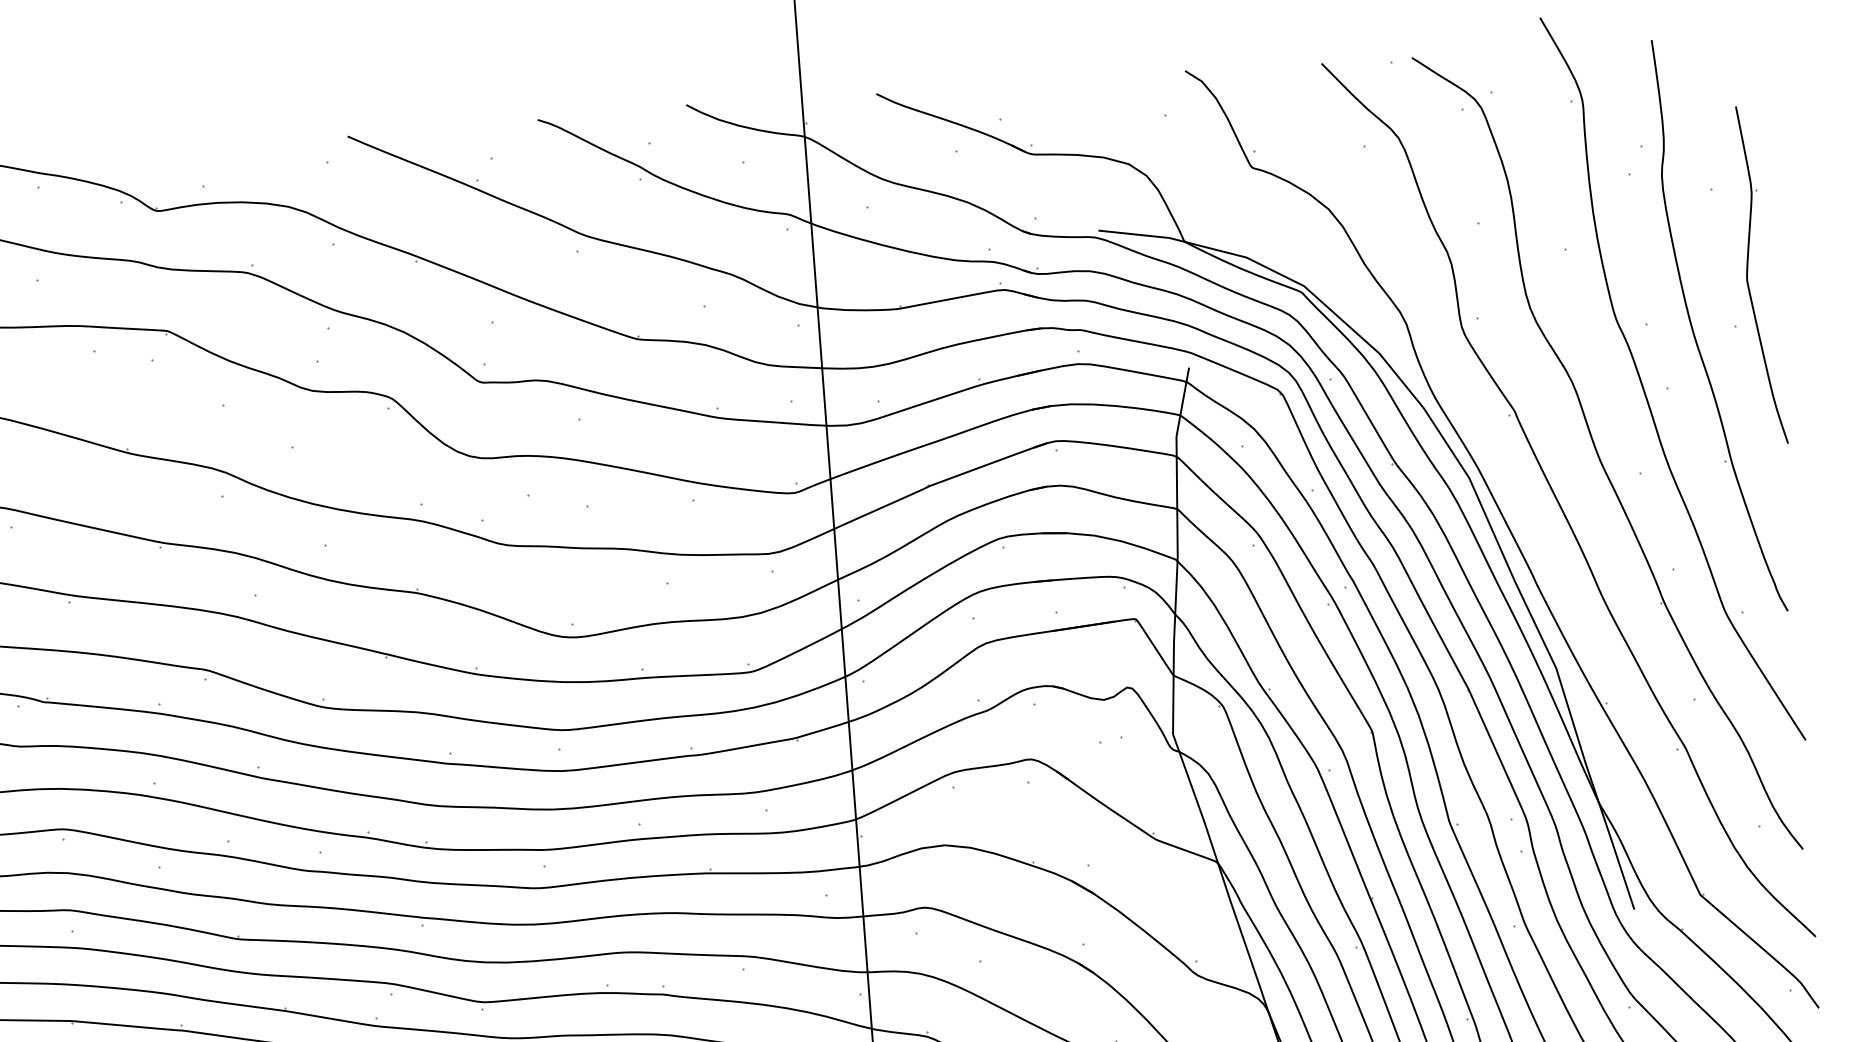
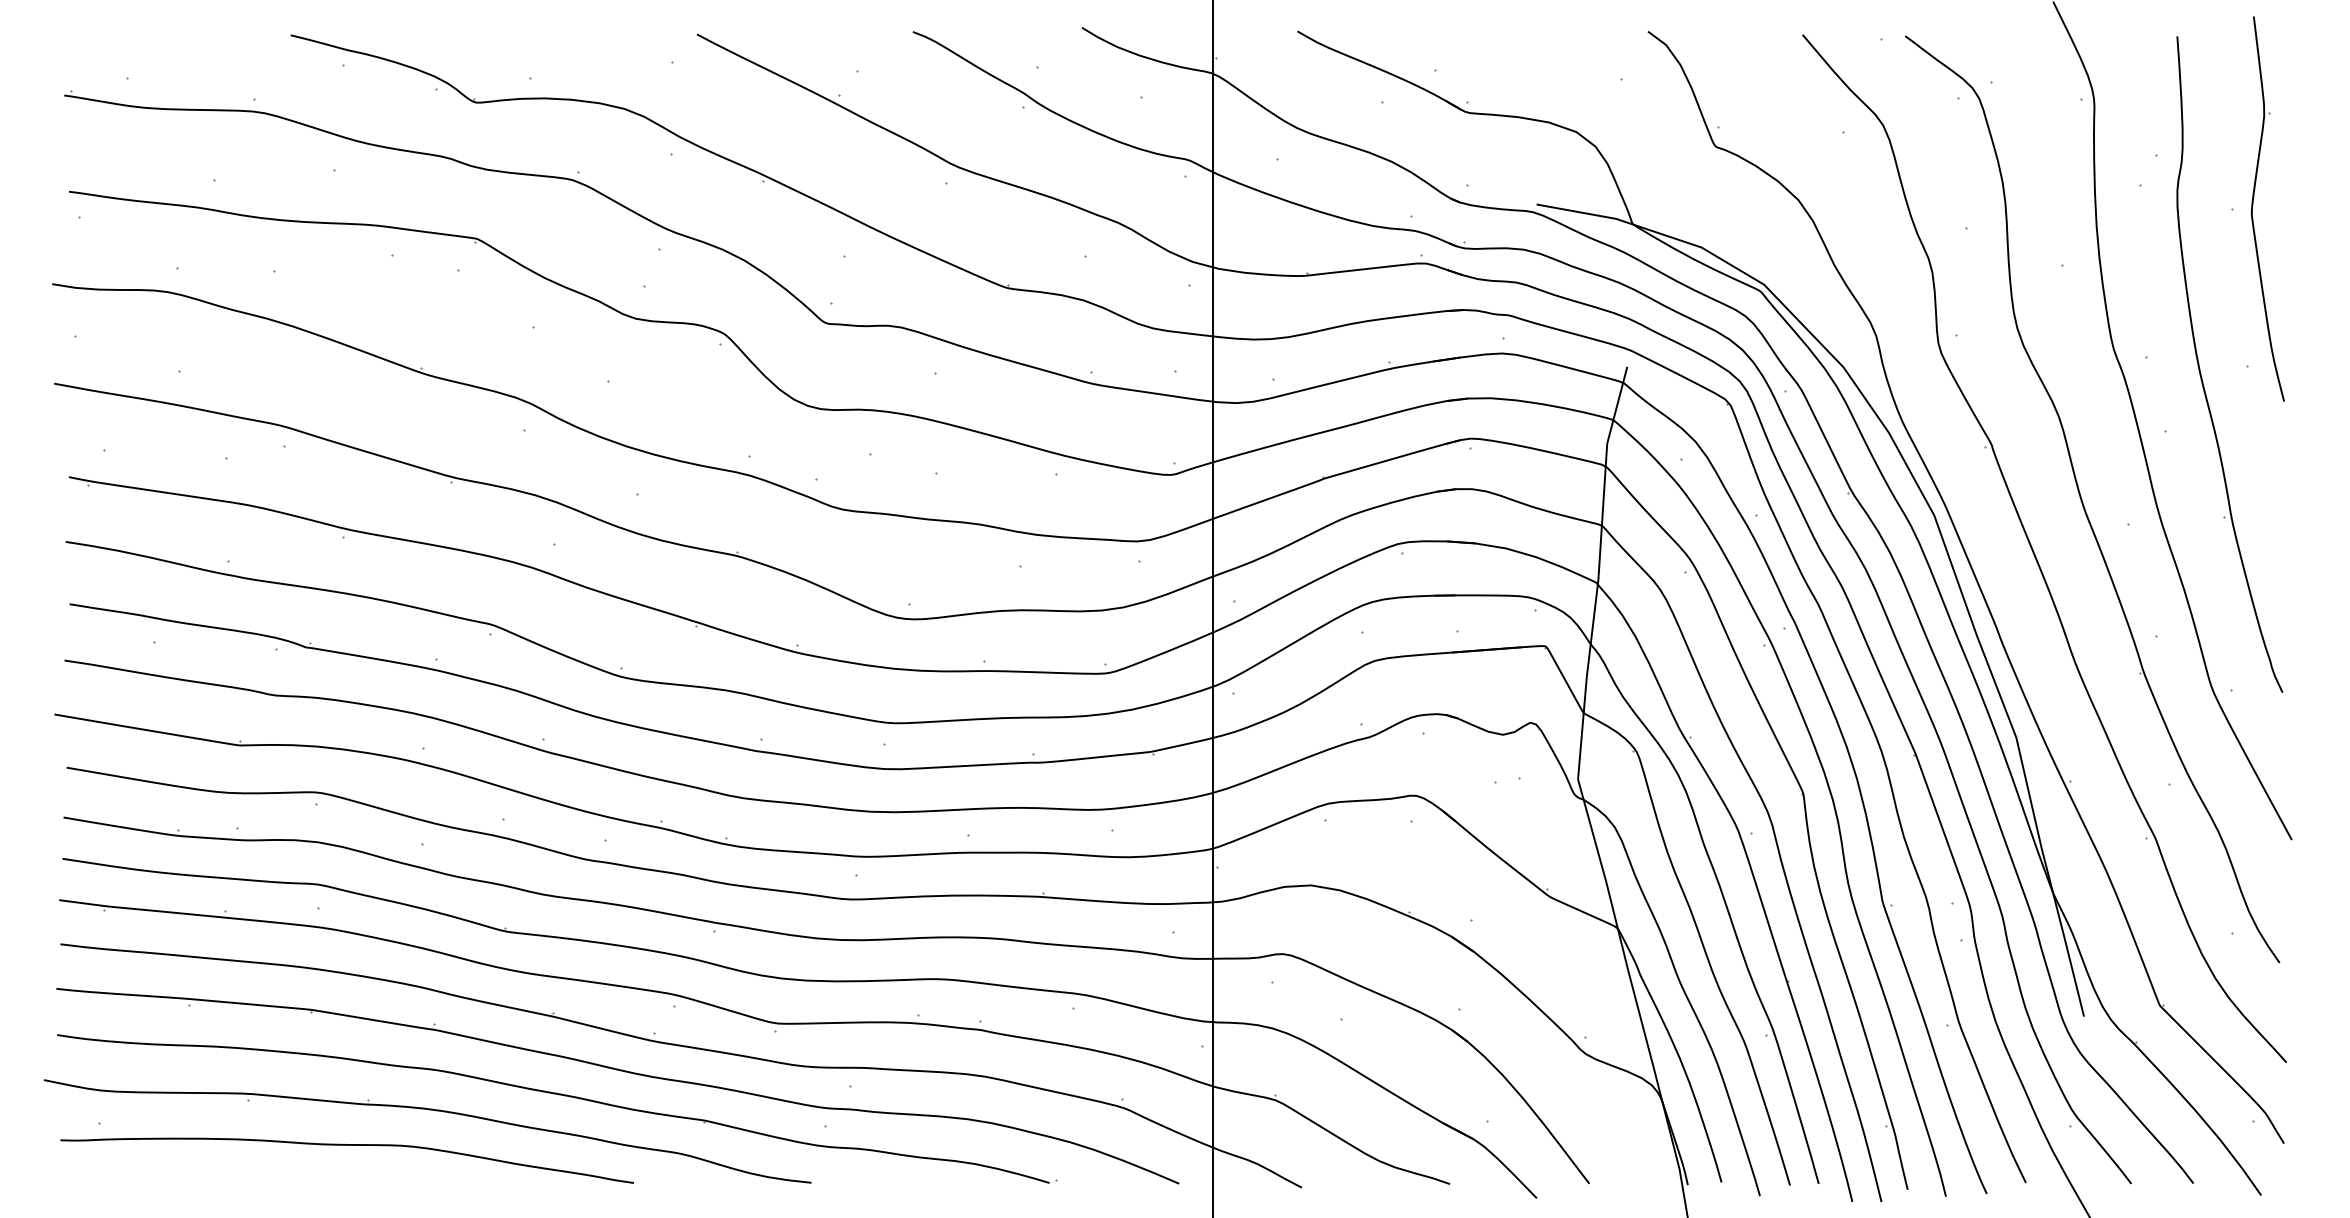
part: (1748, 273) -> (2253, 206), moved

